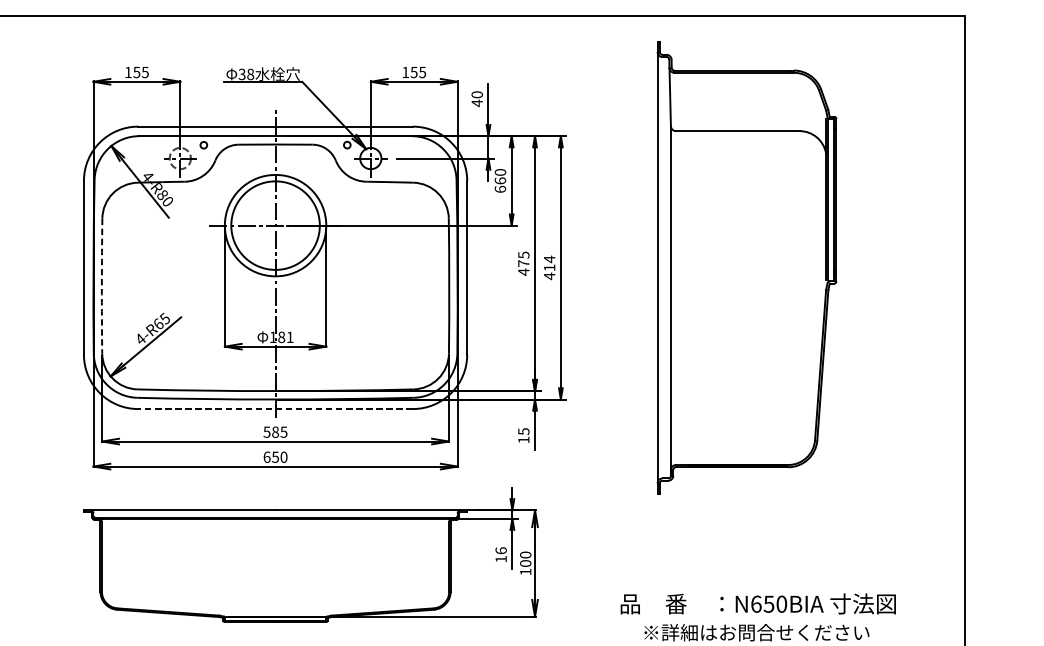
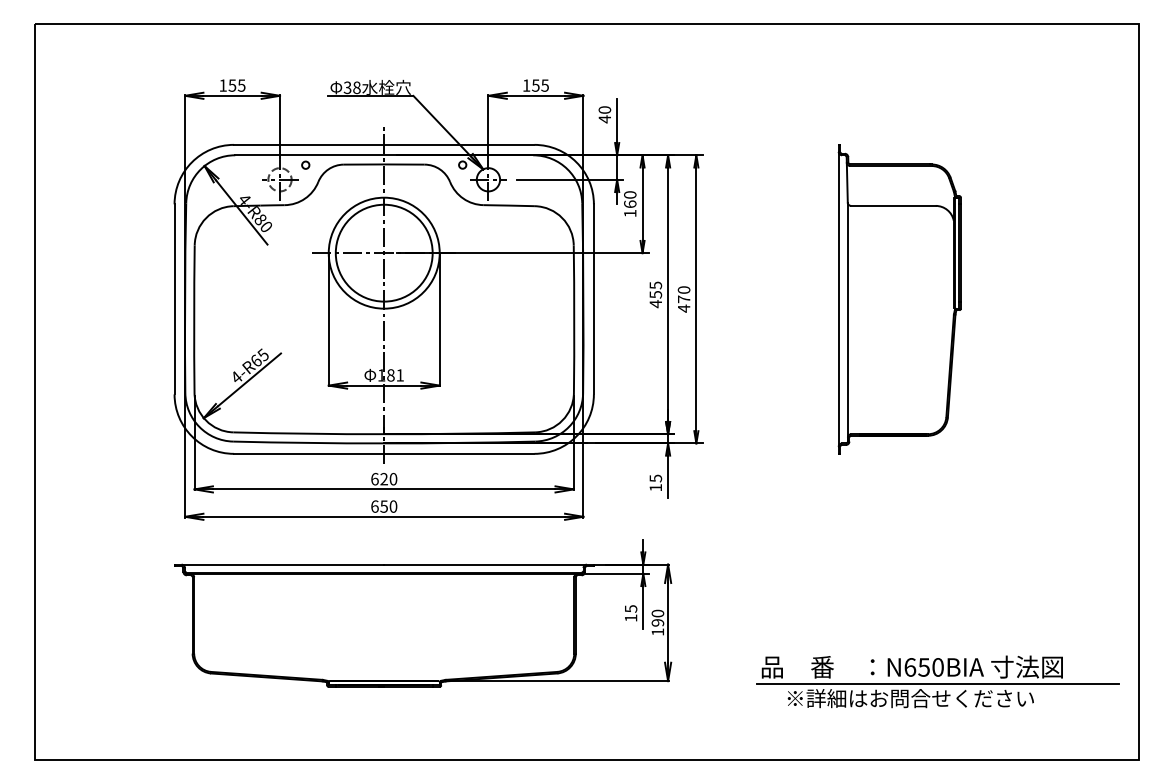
text: (500, 189) -> (630, 213), 660 -> 160
text: (523, 263) -> (655, 294), 475 -> 455
text: (549, 263) -> (683, 294), 414 -> 470
part: (746, 267) -> (899, 299), size x0.62
arc: (102, 286) -> (194, 319), dashed -> solid
line: (274, 408) -> (383, 453), dashed -> solid
text: (275, 431) -> (384, 478), 585 -> 620
text: (500, 550) -> (630, 608), 16 -> 15
text: (525, 563) -> (657, 622), 100 -> 190
line: (781, 618) -> (937, 683), added

